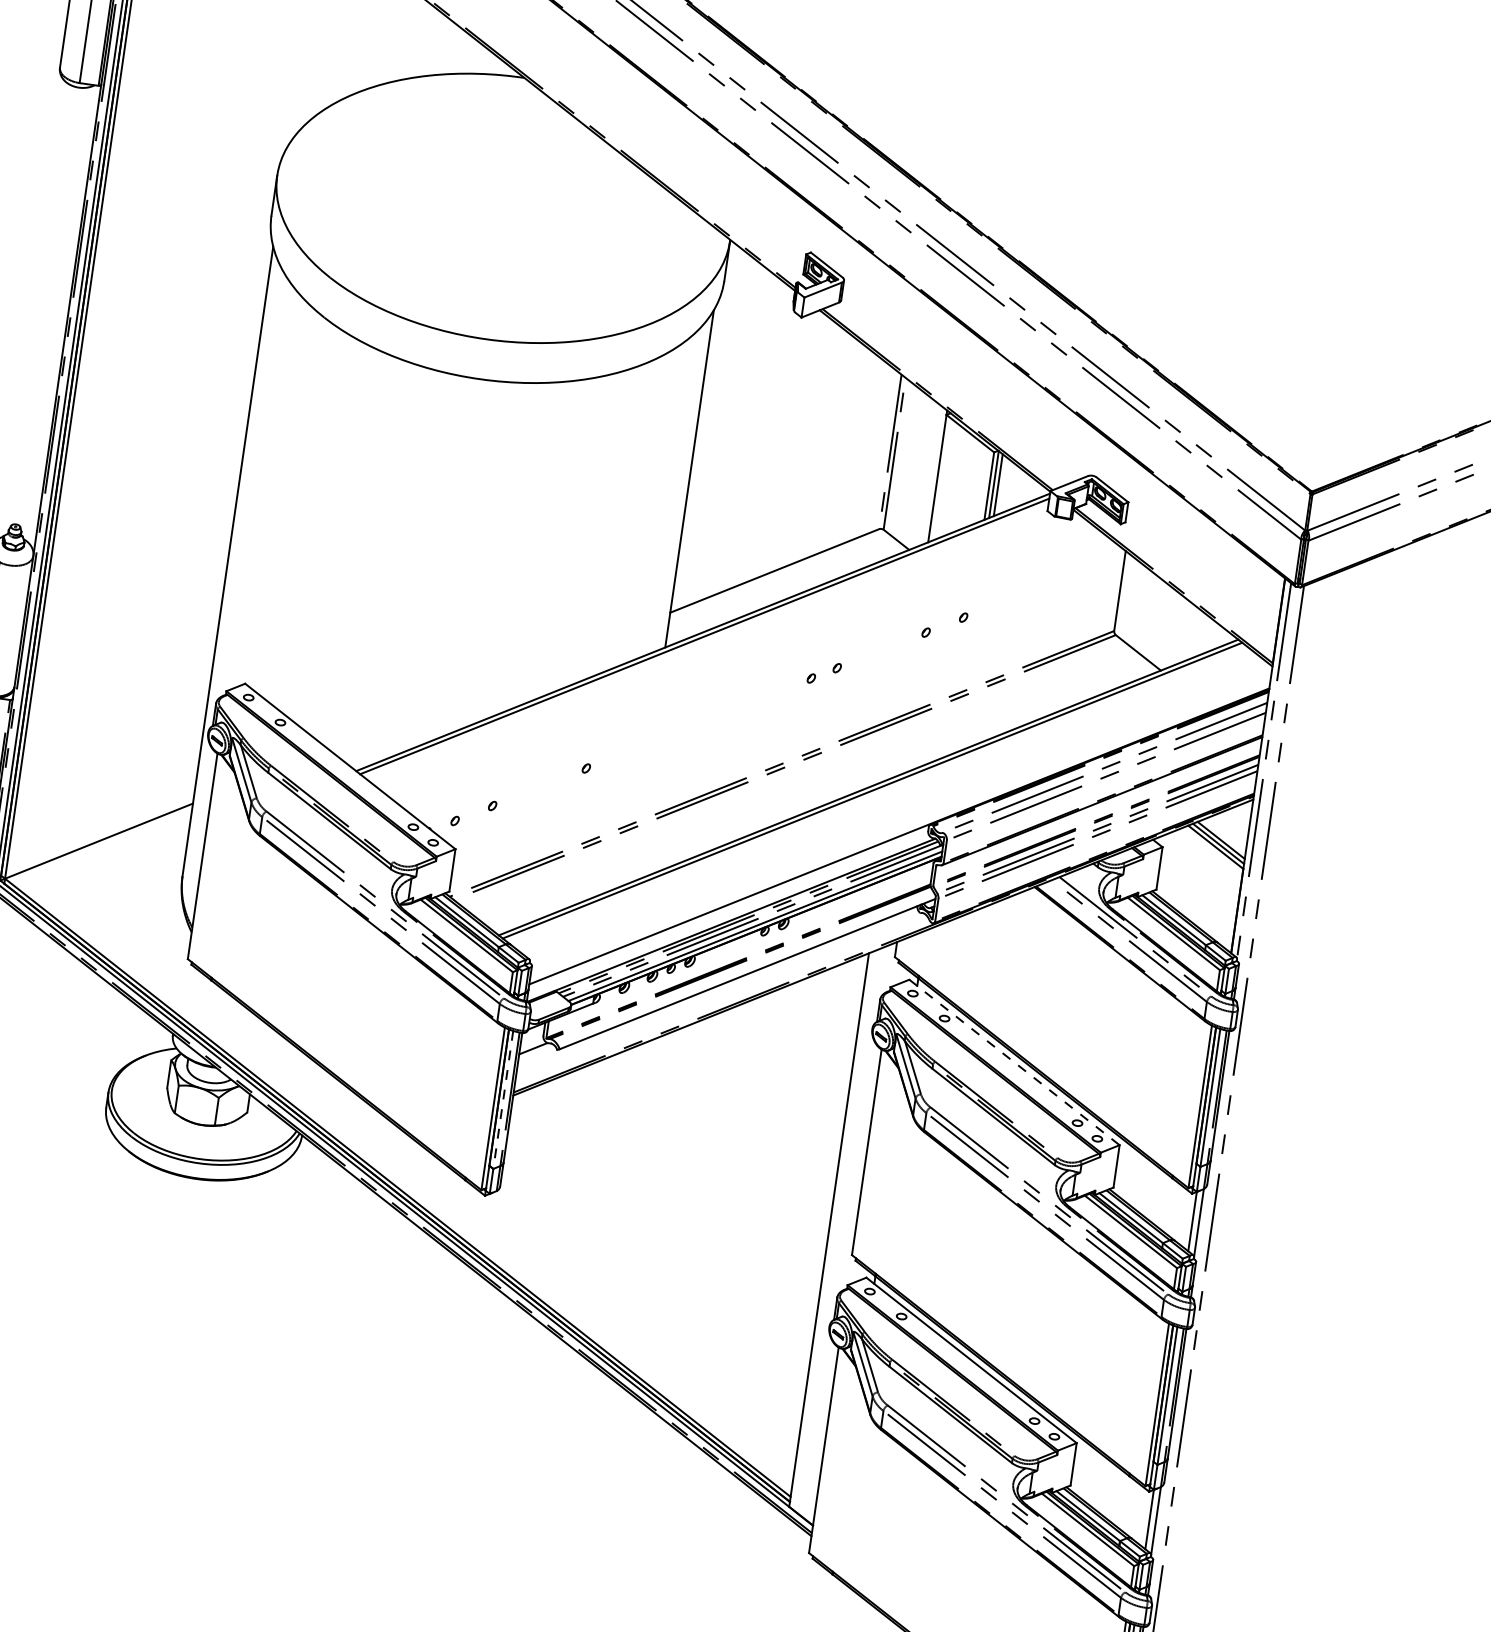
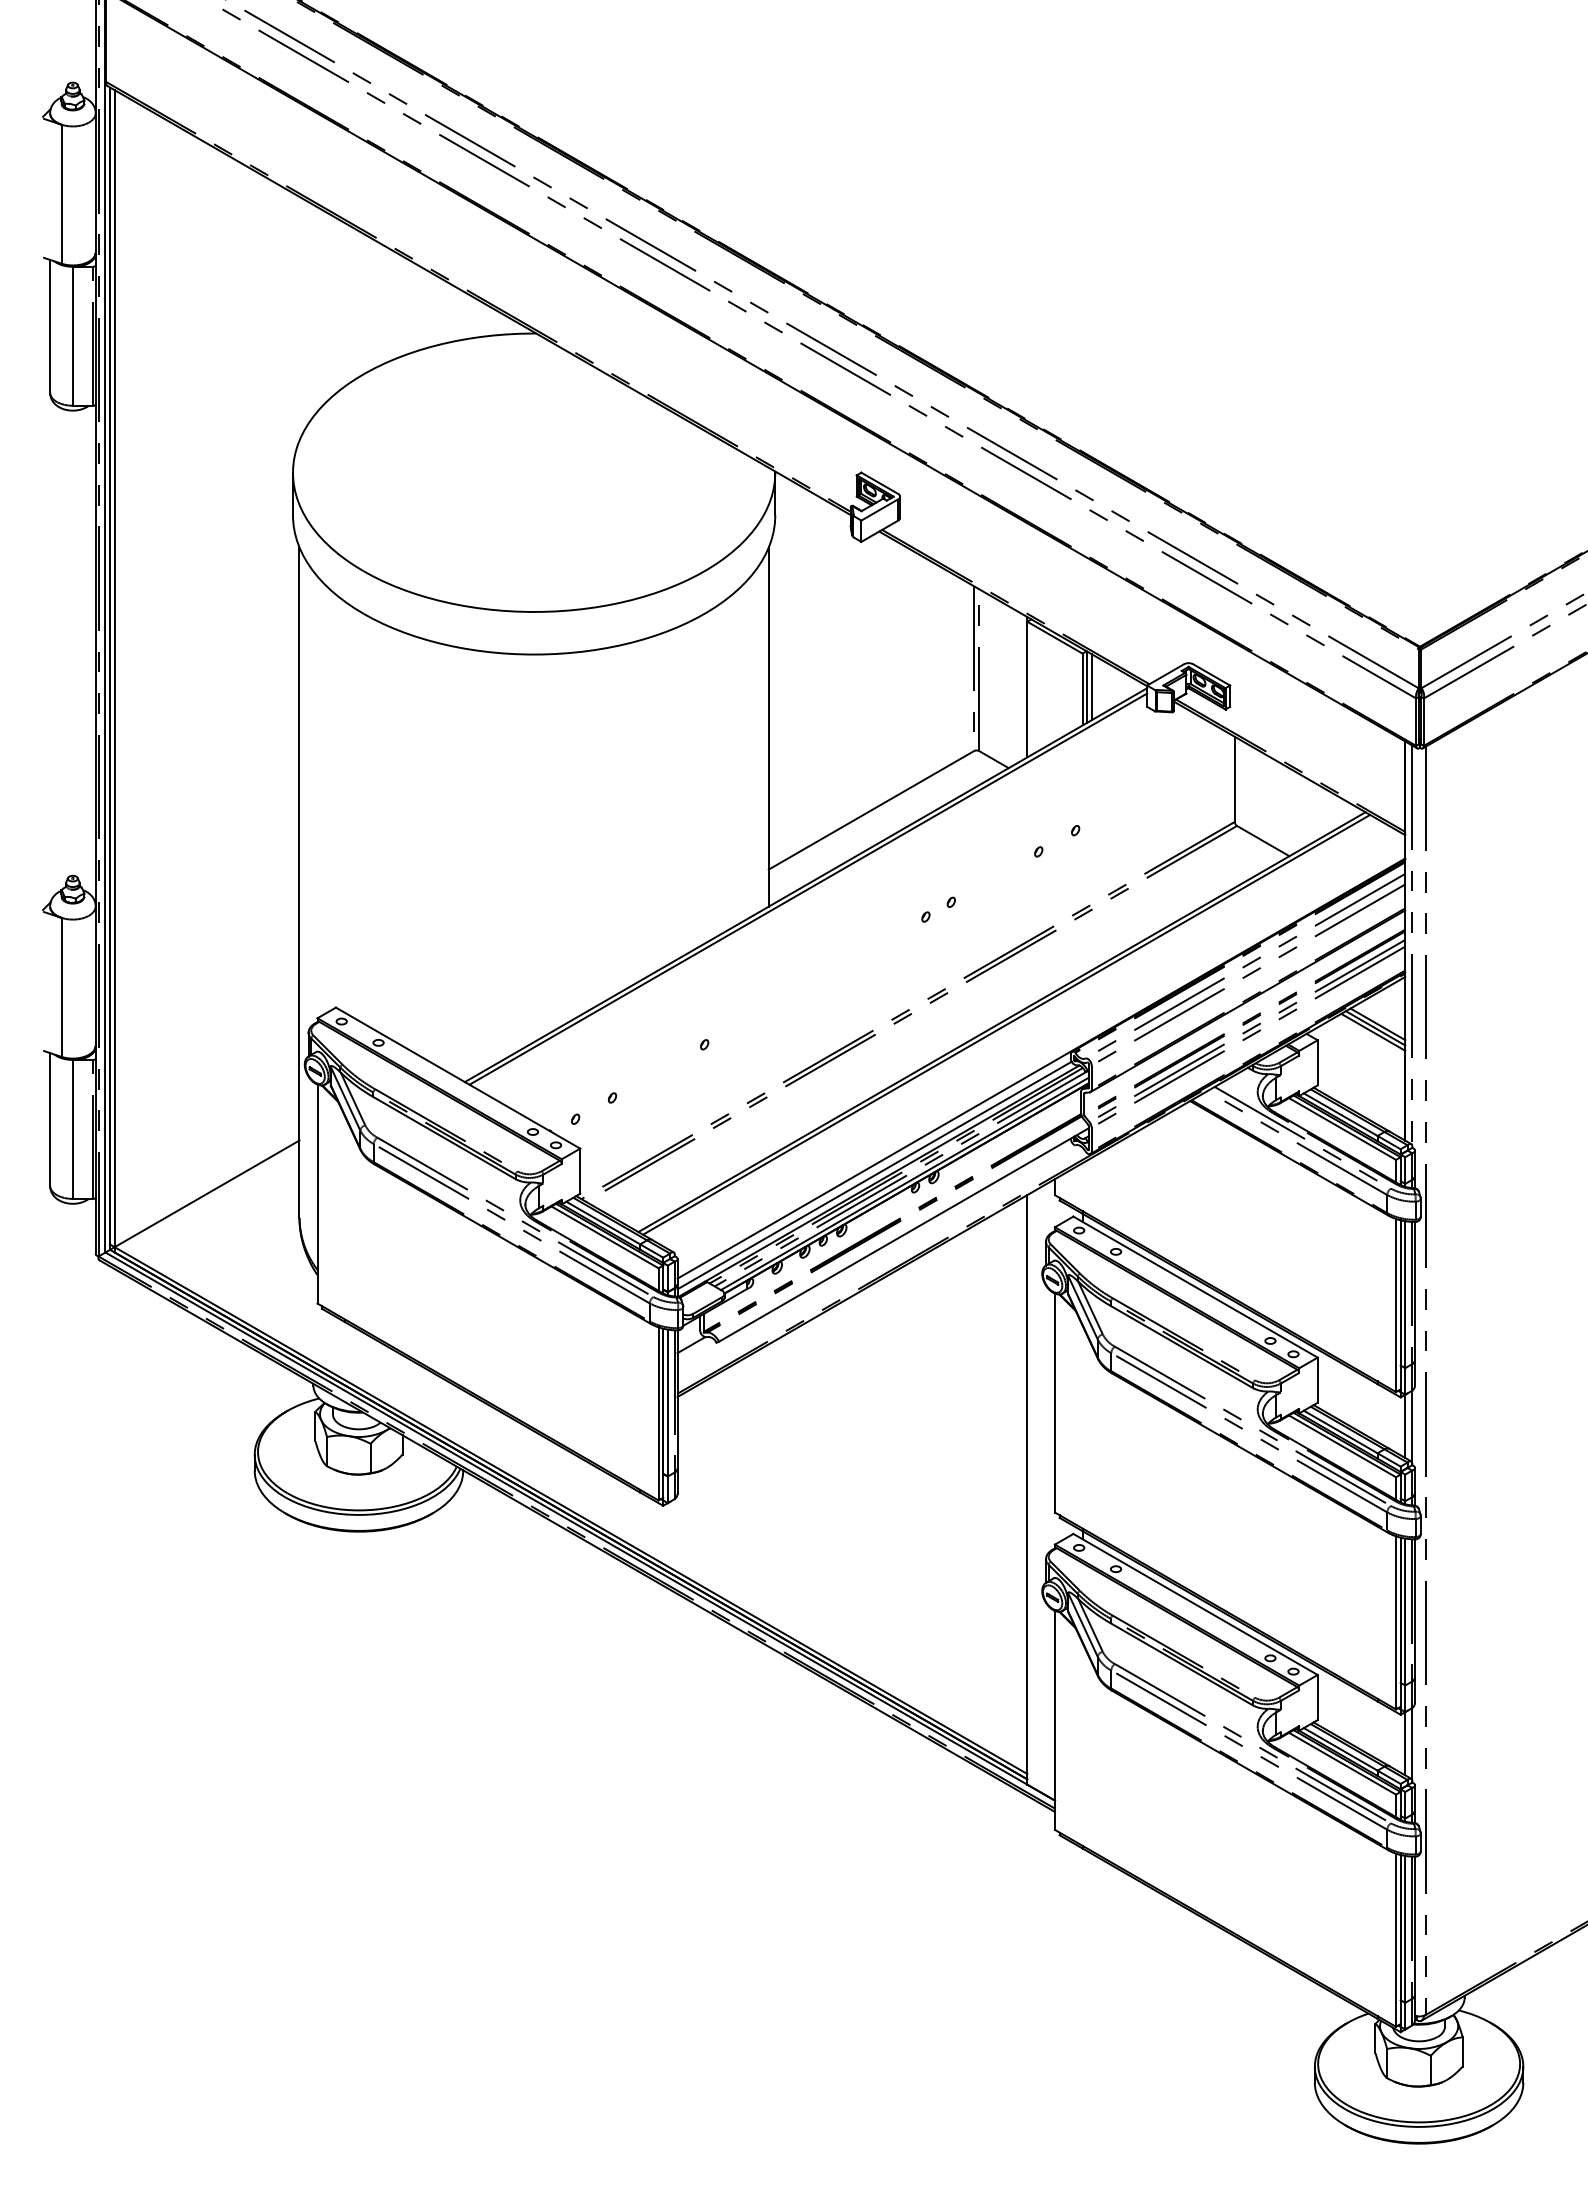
line: (728, 914) -> (874, 1175), added
line: (1014, 1062) -> (1195, 1287), dashed -> solid
line: (502, 1100) -> (667, 1403), dashed -> solid

